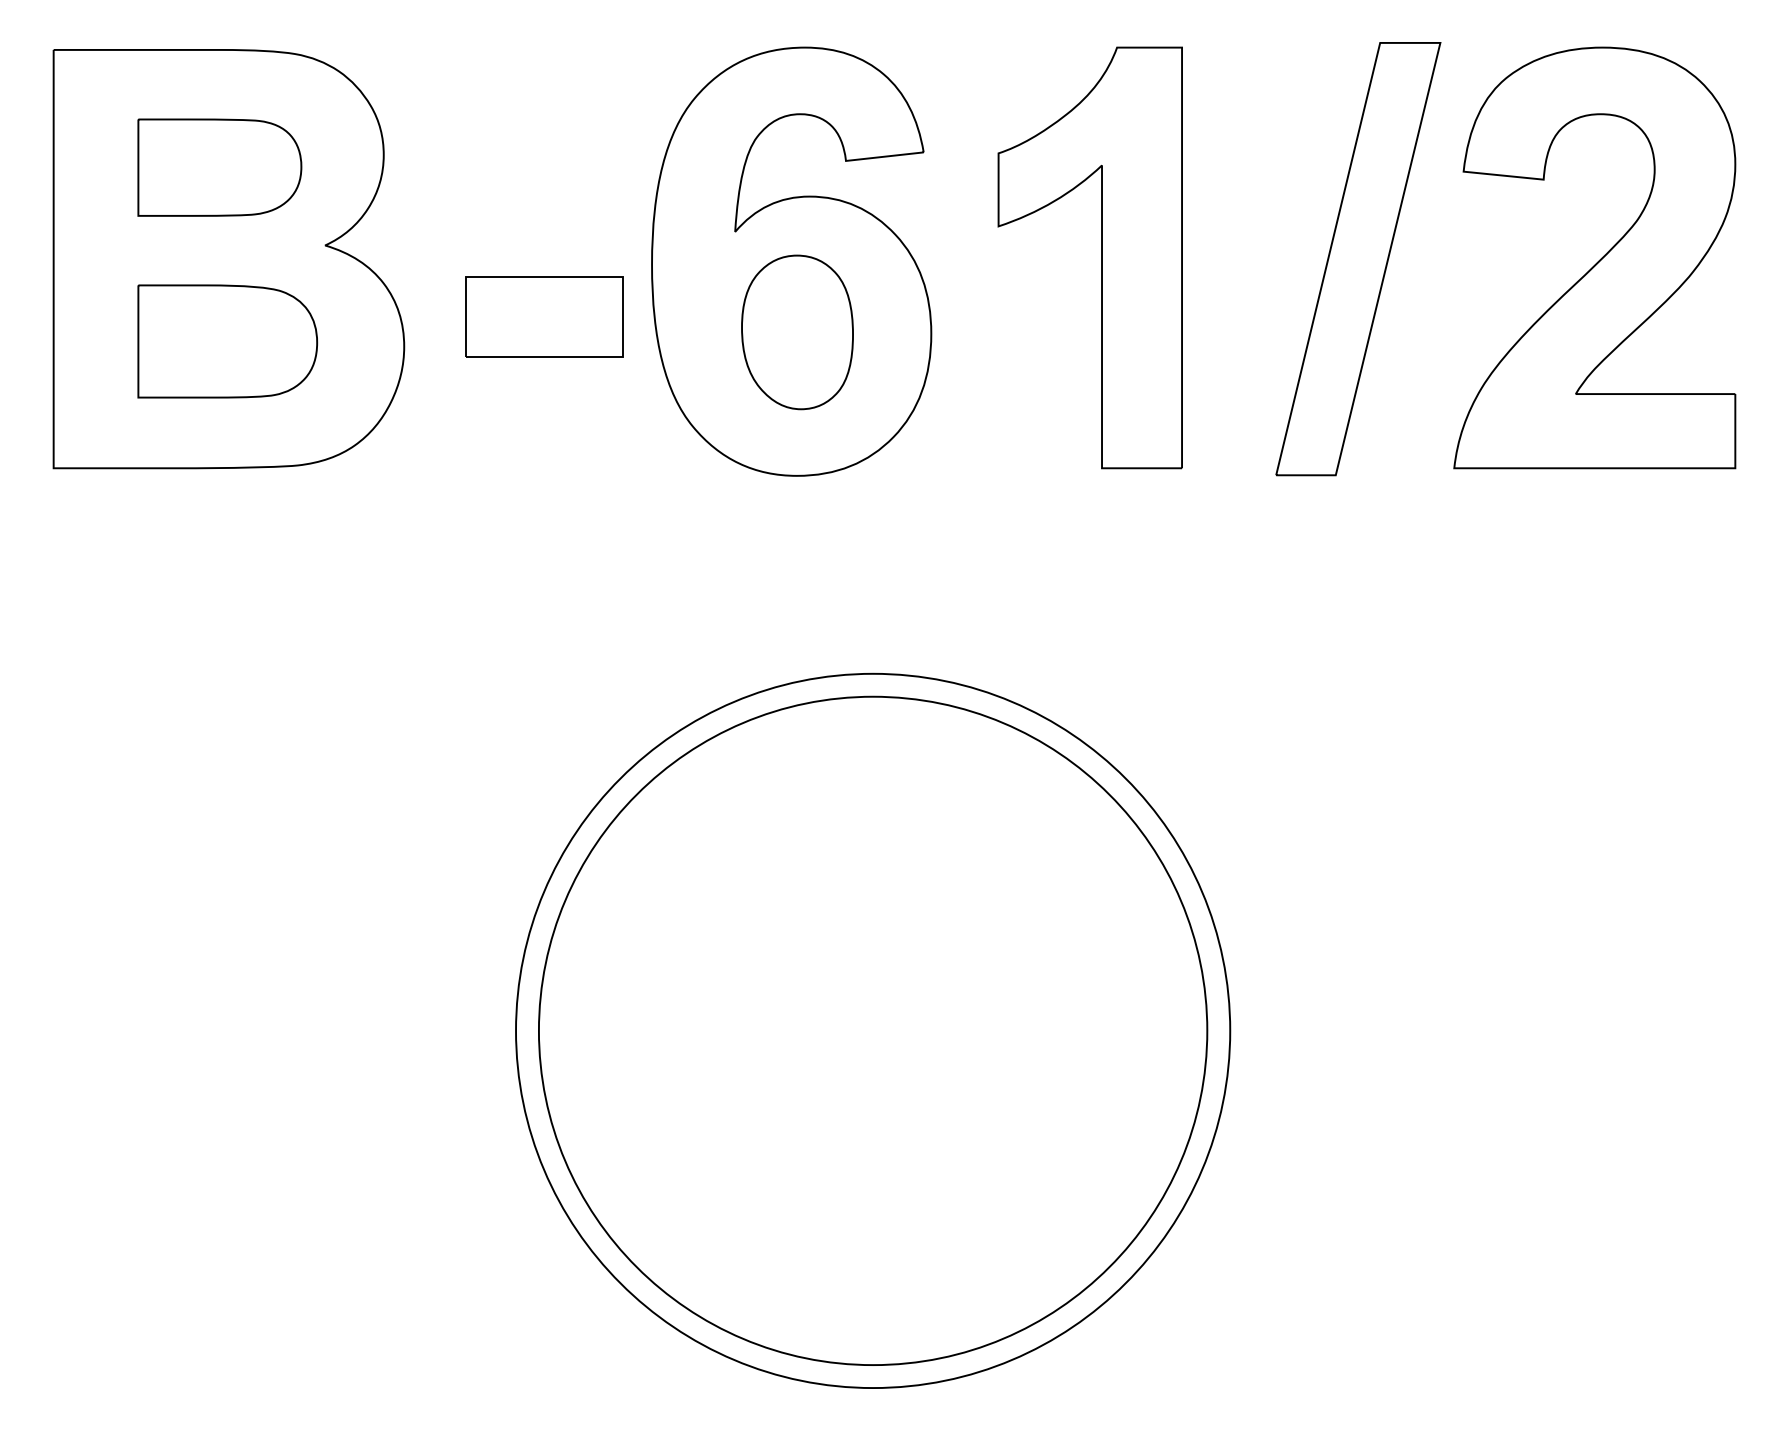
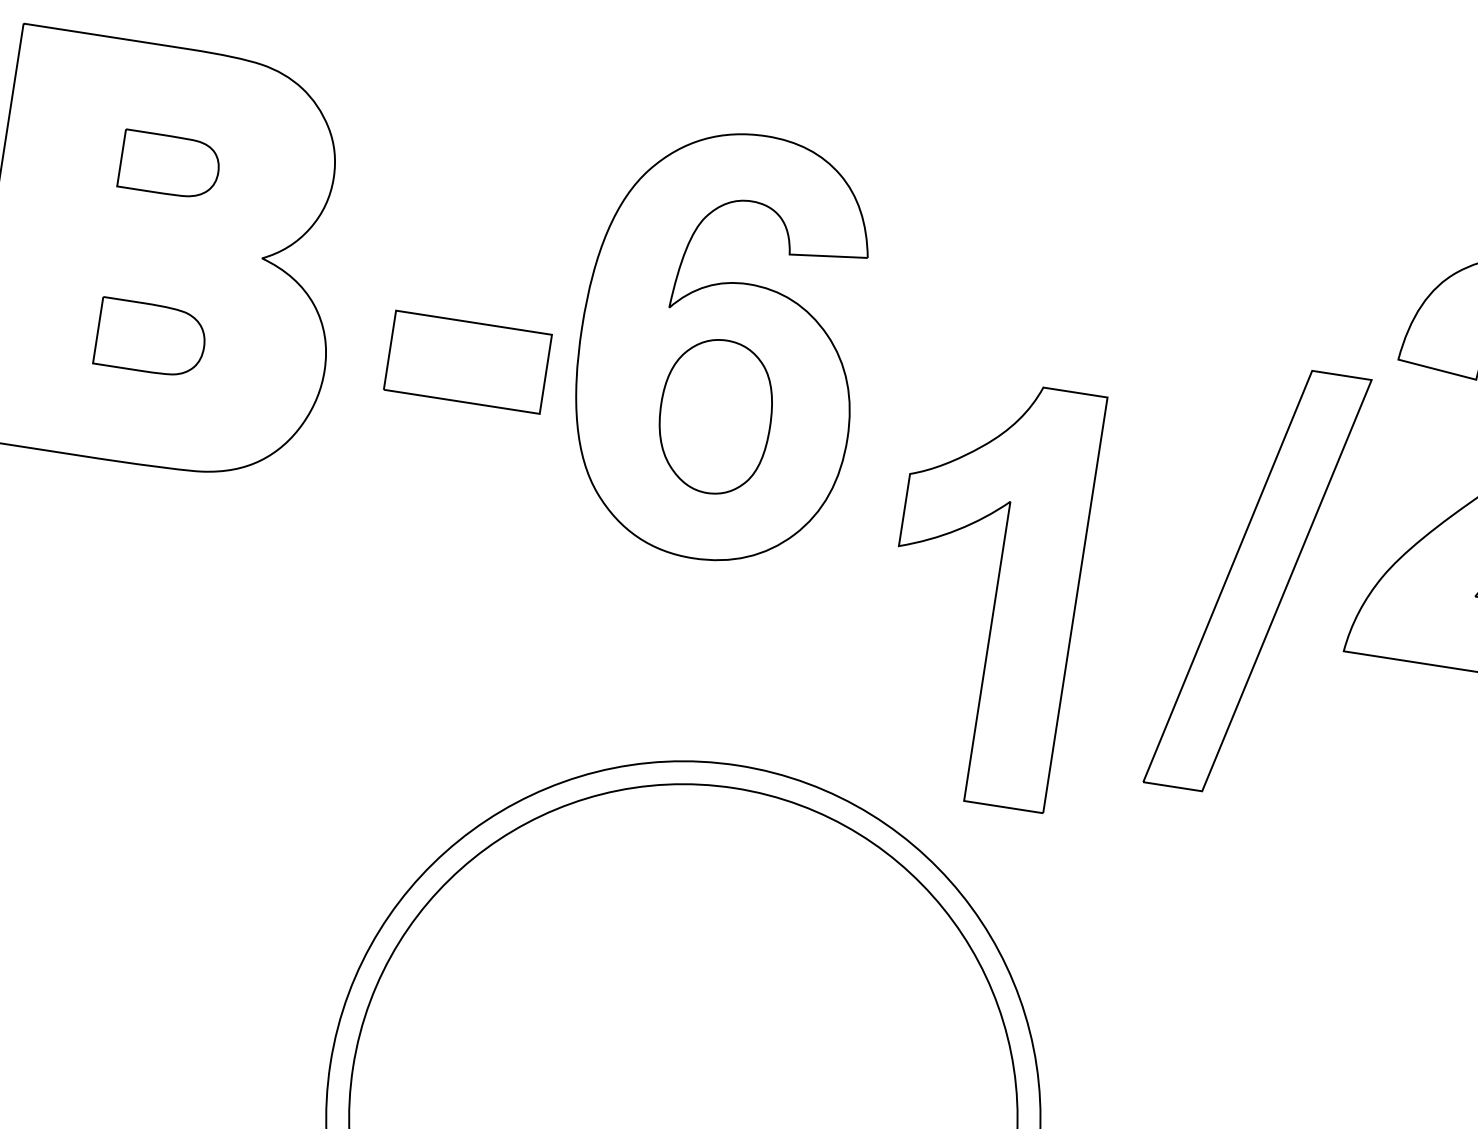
part: (219, 167) -> (169, 165), size x0.6
part: (1101, 257) -> (995, 592), moved
part: (1358, 259) -> (1257, 581), moved
part: (227, 341) -> (150, 338), size x0.6

